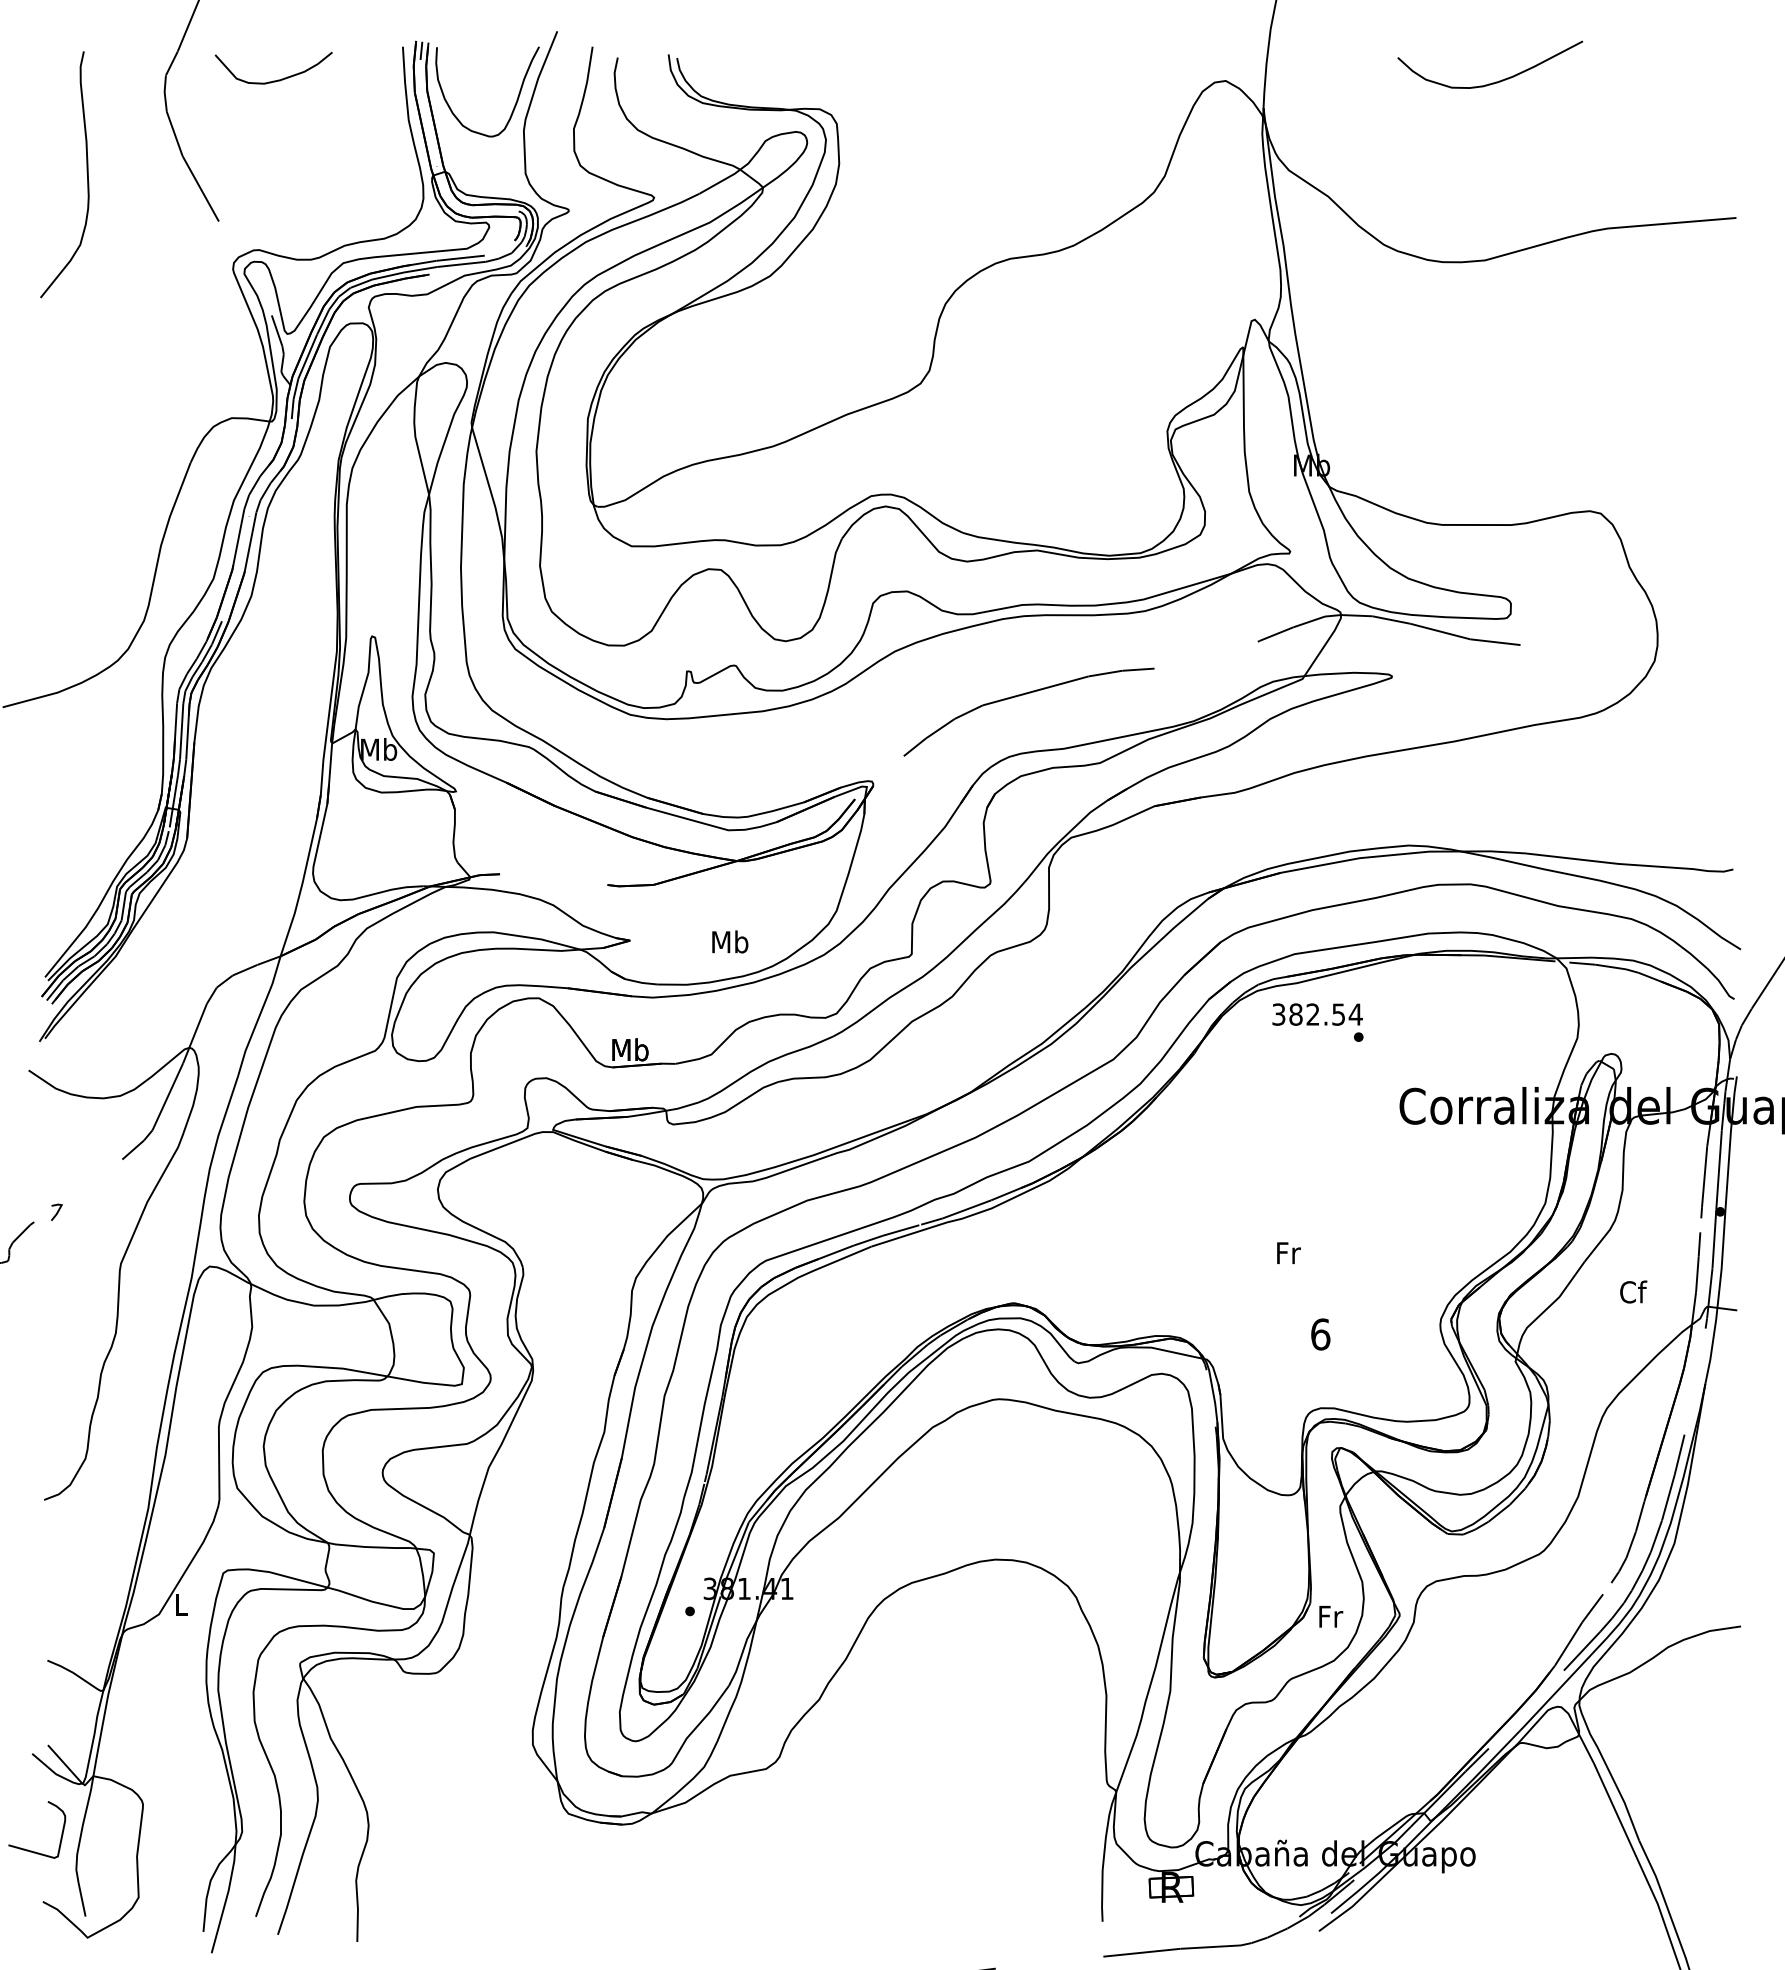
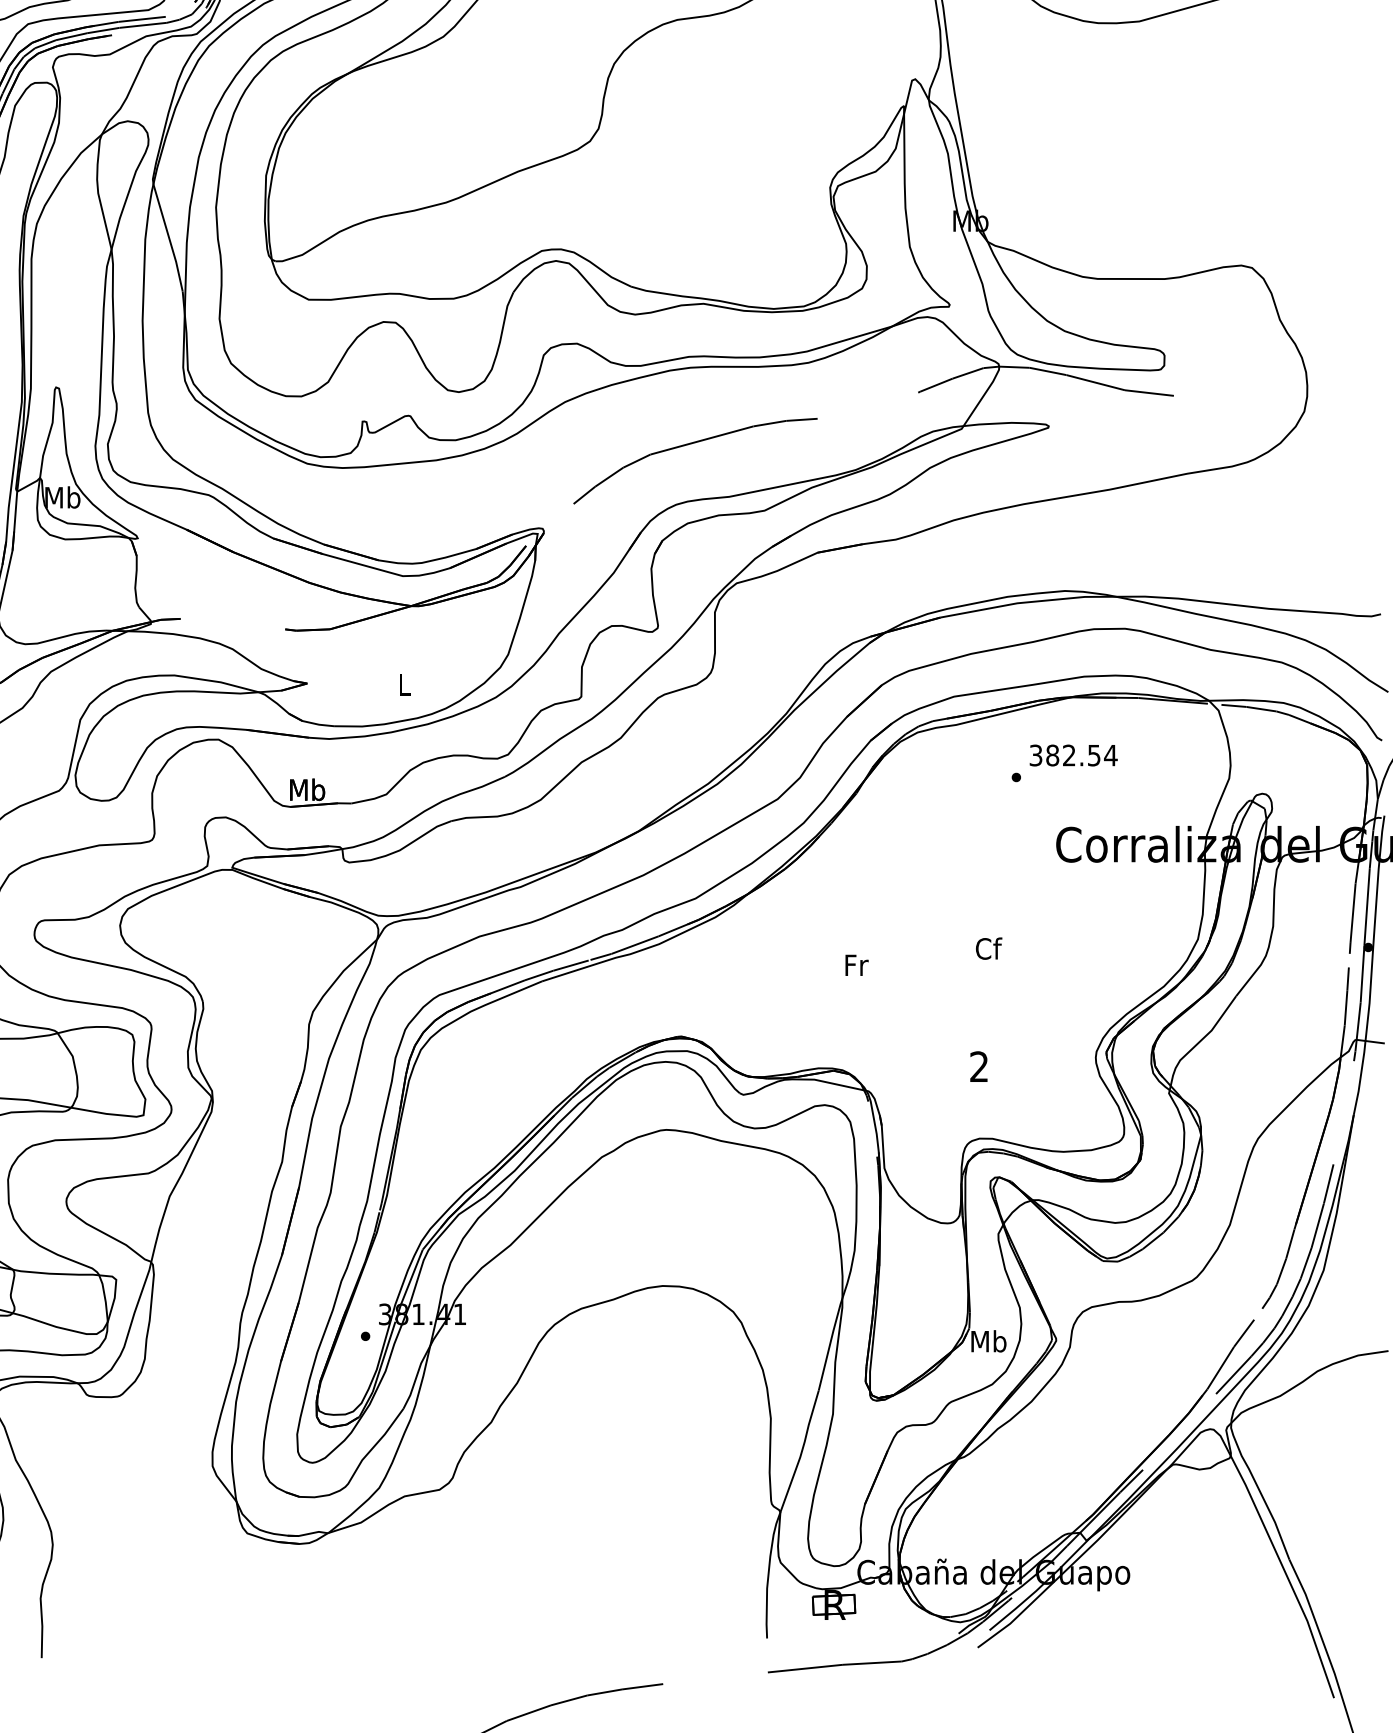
text: (730, 941) -> (404, 684), Mb -> L
text: (1317, 1014) -> (1073, 755), moved
text: (1288, 1252) -> (856, 964), moved
text: (1633, 1291) -> (988, 948), moved
text: (1320, 1334) -> (979, 1066), 6 -> 2
text: (1330, 1616) -> (988, 1341), Fr -> Mb

